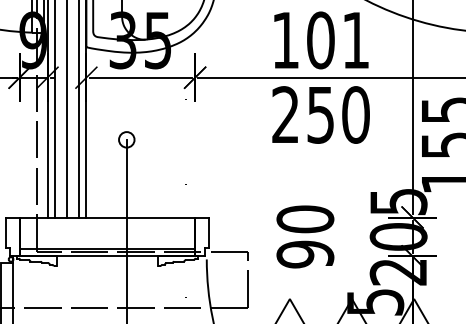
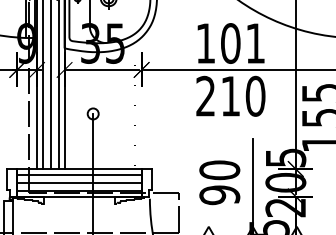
text: (320, 115) -> (230, 96), 250 -> 210
line: (107, 225) -> (79, 174), added
line: (107, 236) -> (79, 182), added
line: (351, 236) -> (252, 182), added

